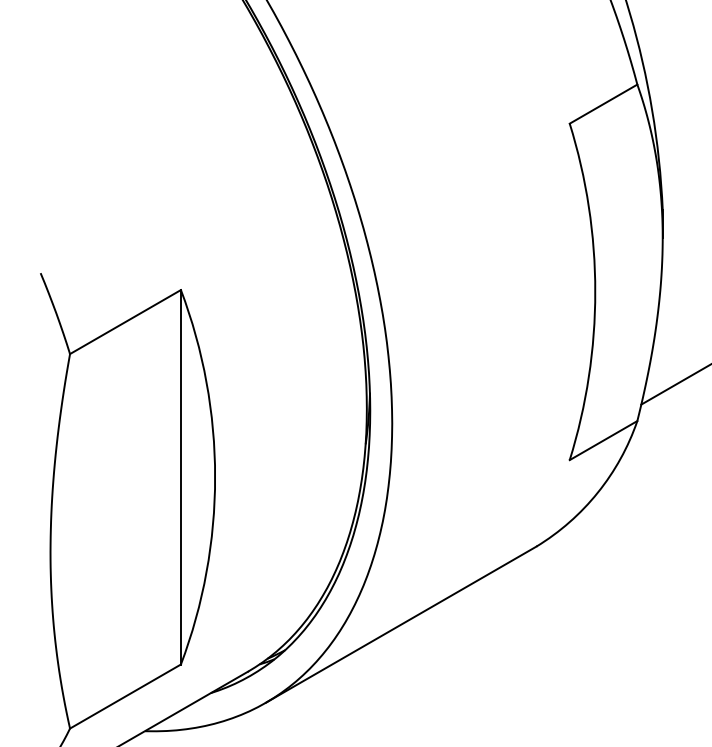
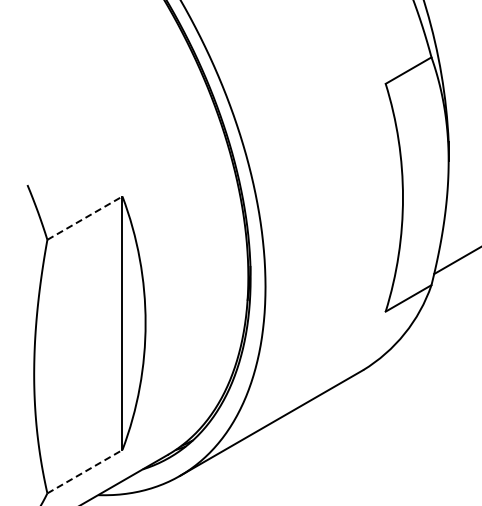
line: (126, 321) -> (85, 217), solid -> dashed
line: (126, 696) -> (85, 471), solid -> dashed

